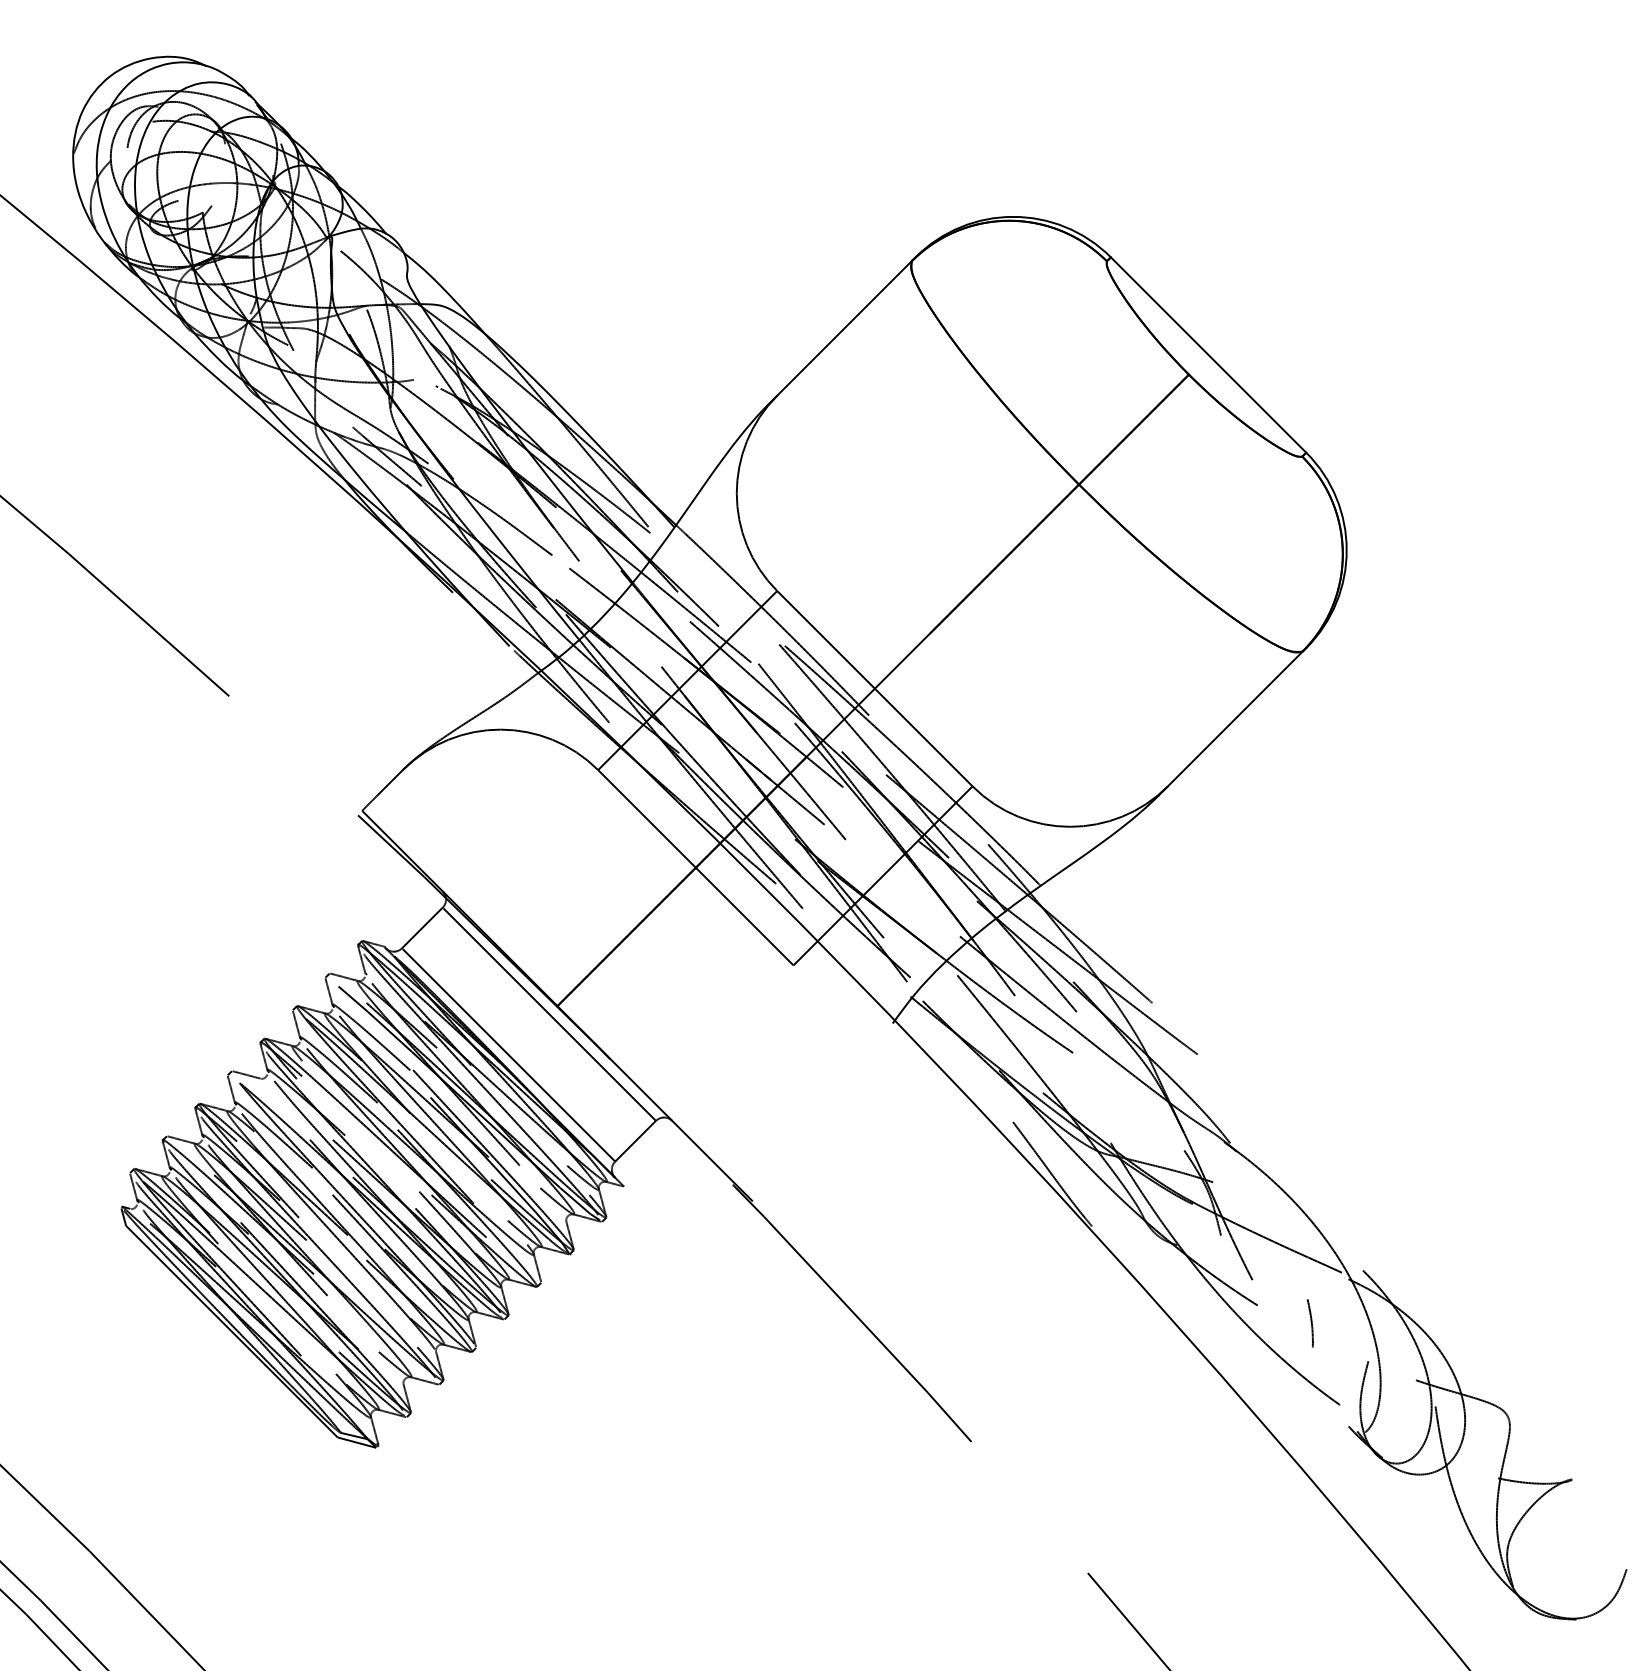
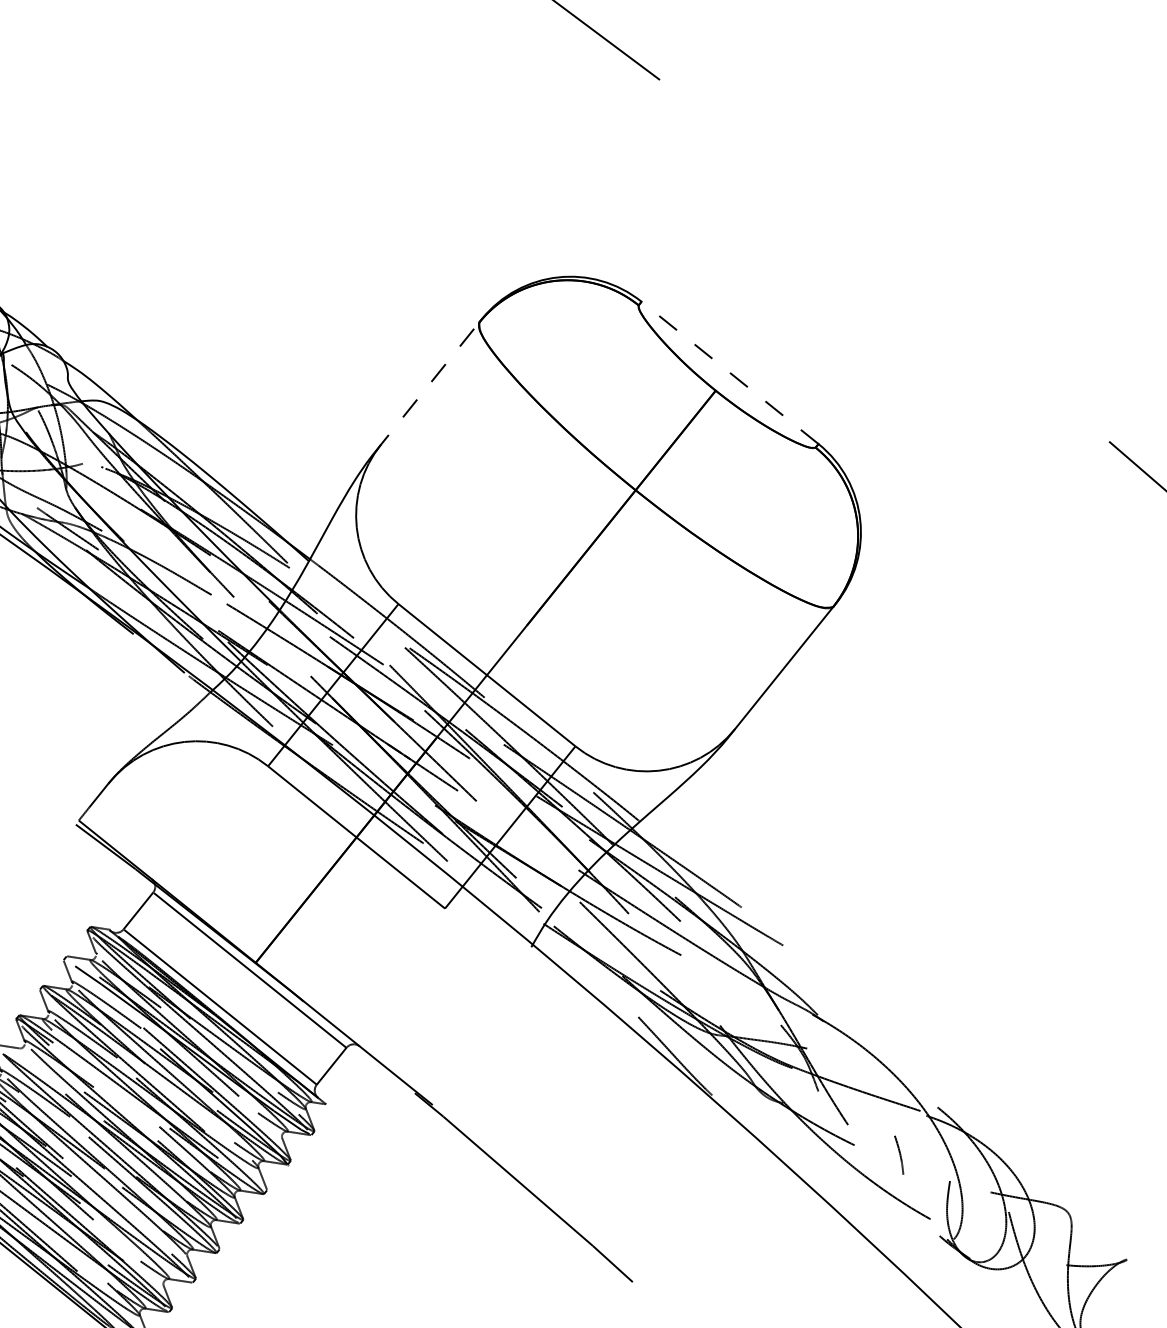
line: (840, 332) -> (427, 387), solid -> dashed
line: (1208, 354) -> (729, 372), solid -> dashed

